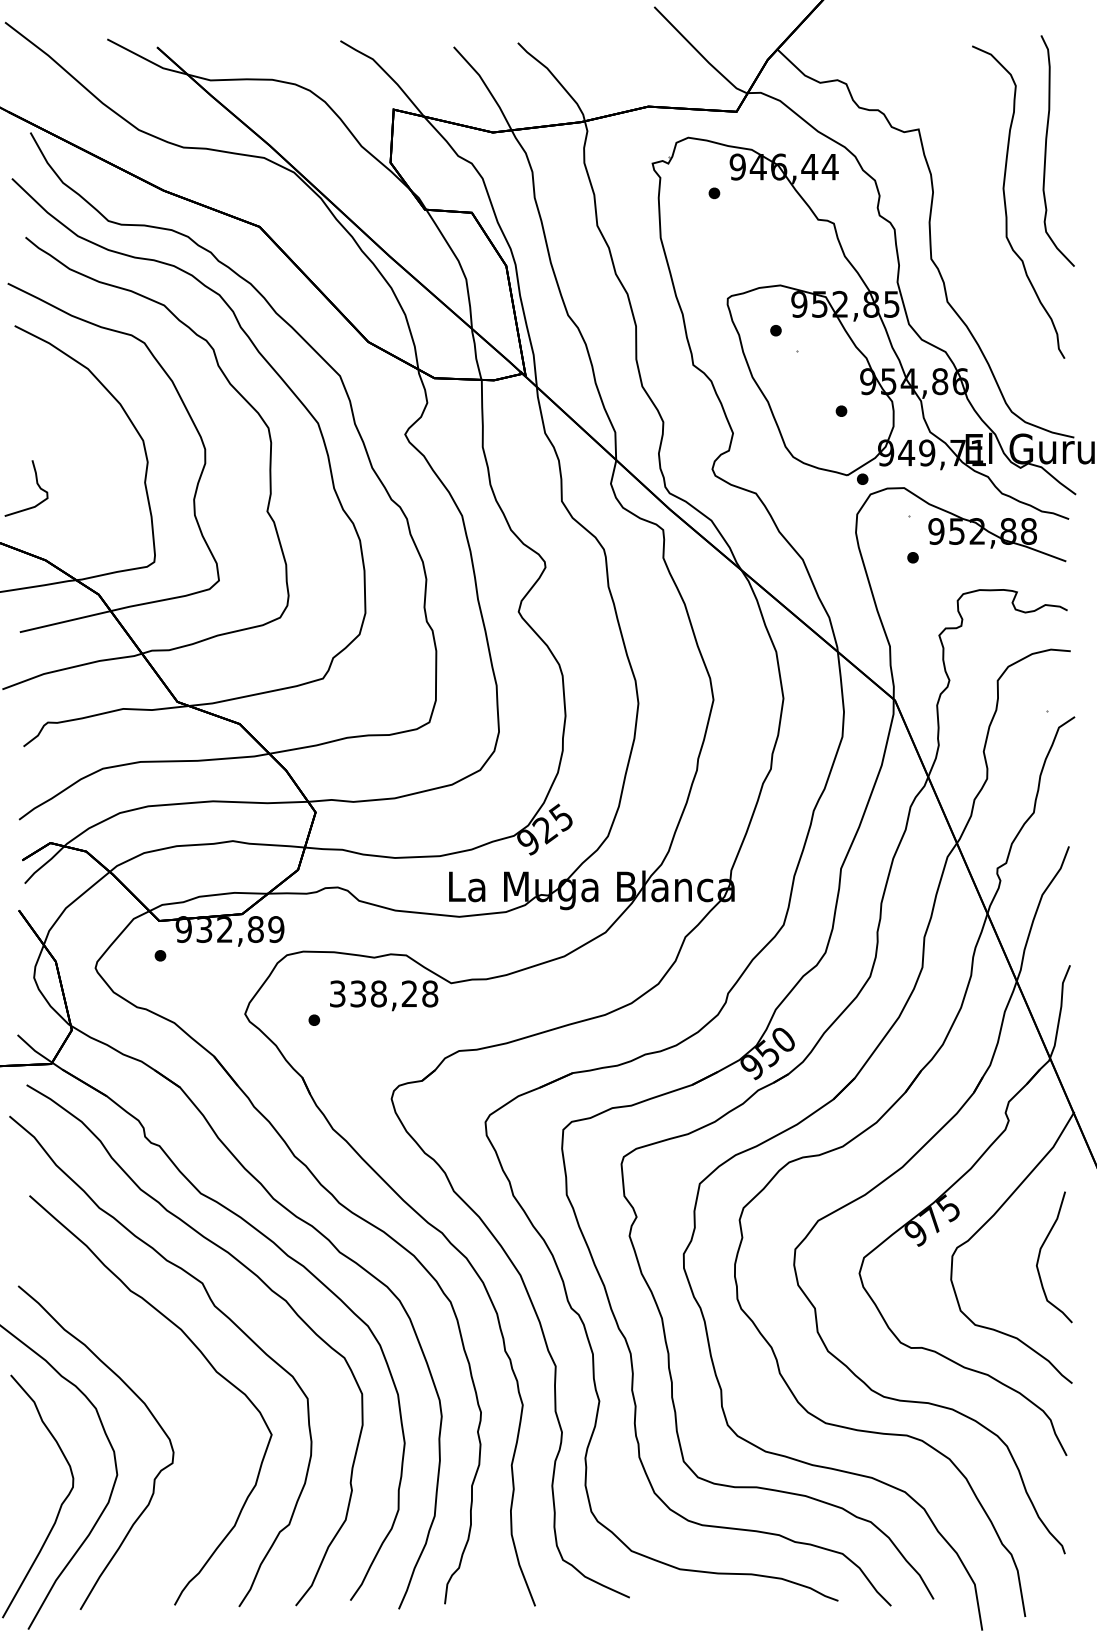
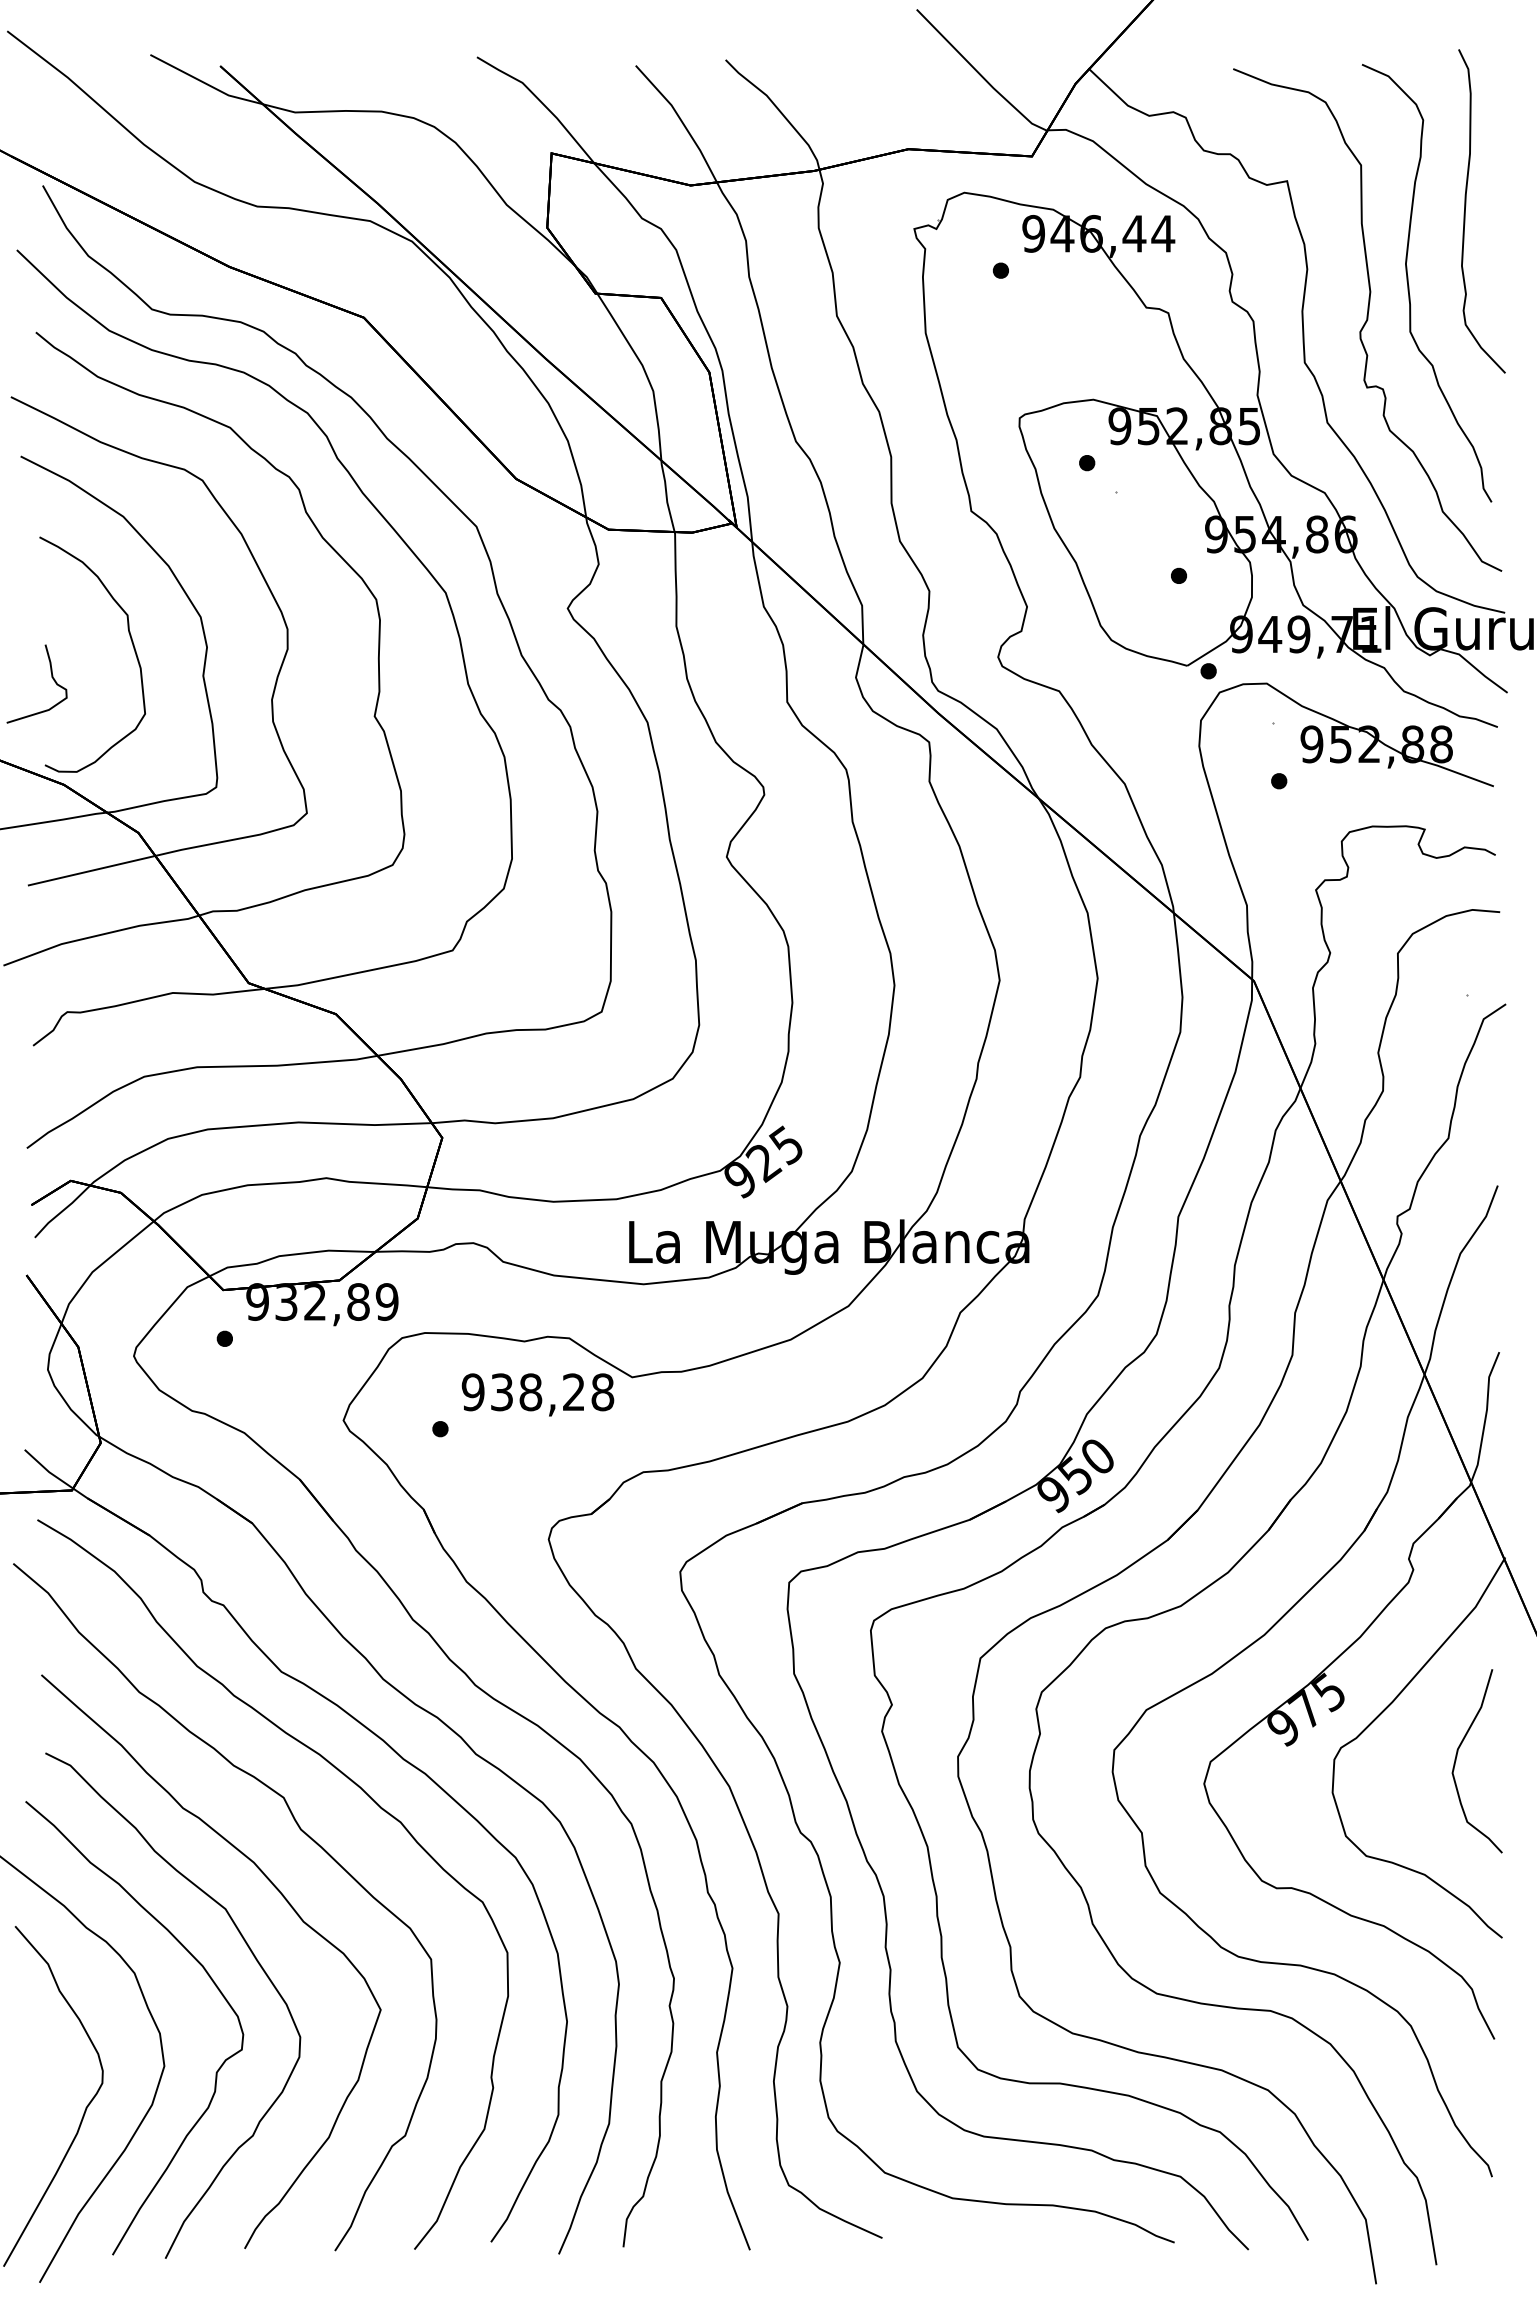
curve: (976, 228) -> (1367, 319), added
curve: (93, 458) -> (131, 642), added
text: (337, 994) -> (472, 1392), 338,28 -> 938,28
curve: (181, 1398) -> (254, 1958), added

